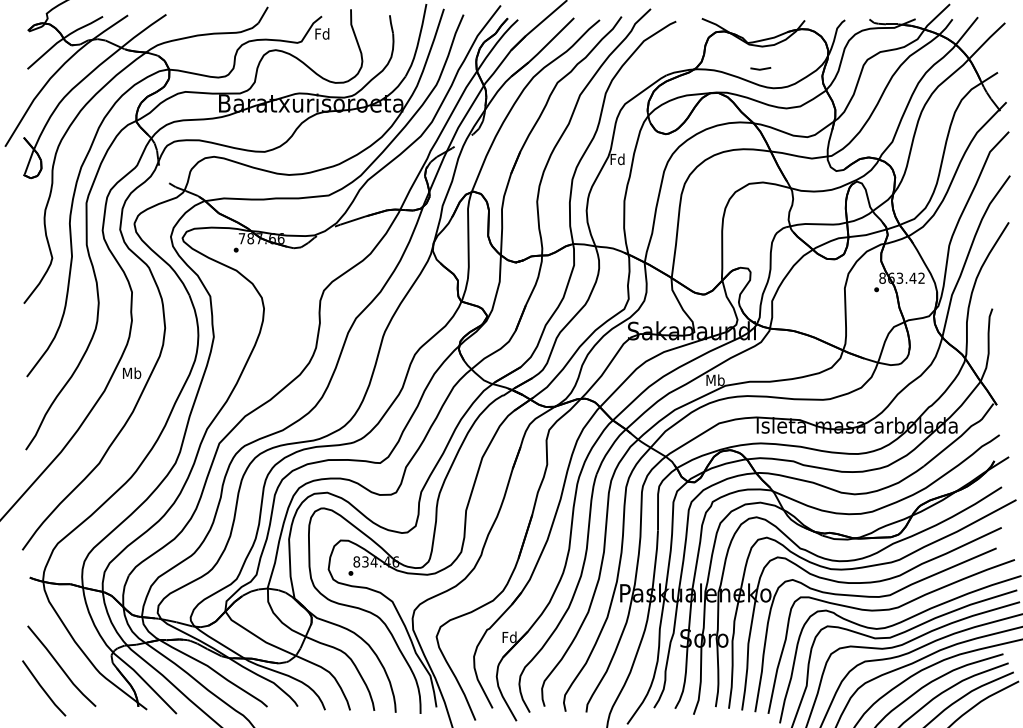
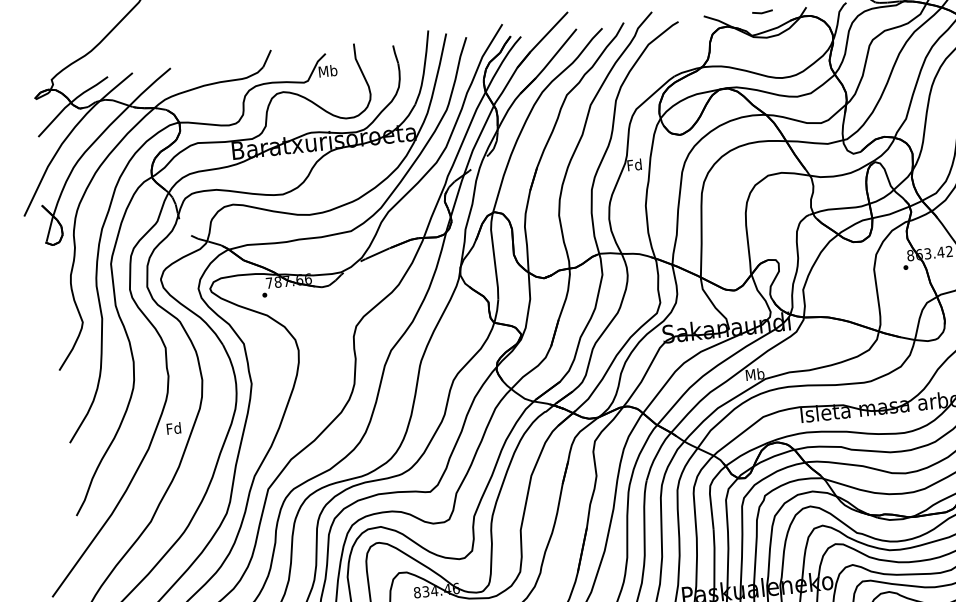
text: (322, 33) -> (328, 70), Fd -> Mb
line: (760, 68) -> (762, 11), moved
text: (132, 373) -> (174, 428), Mb -> Fd

